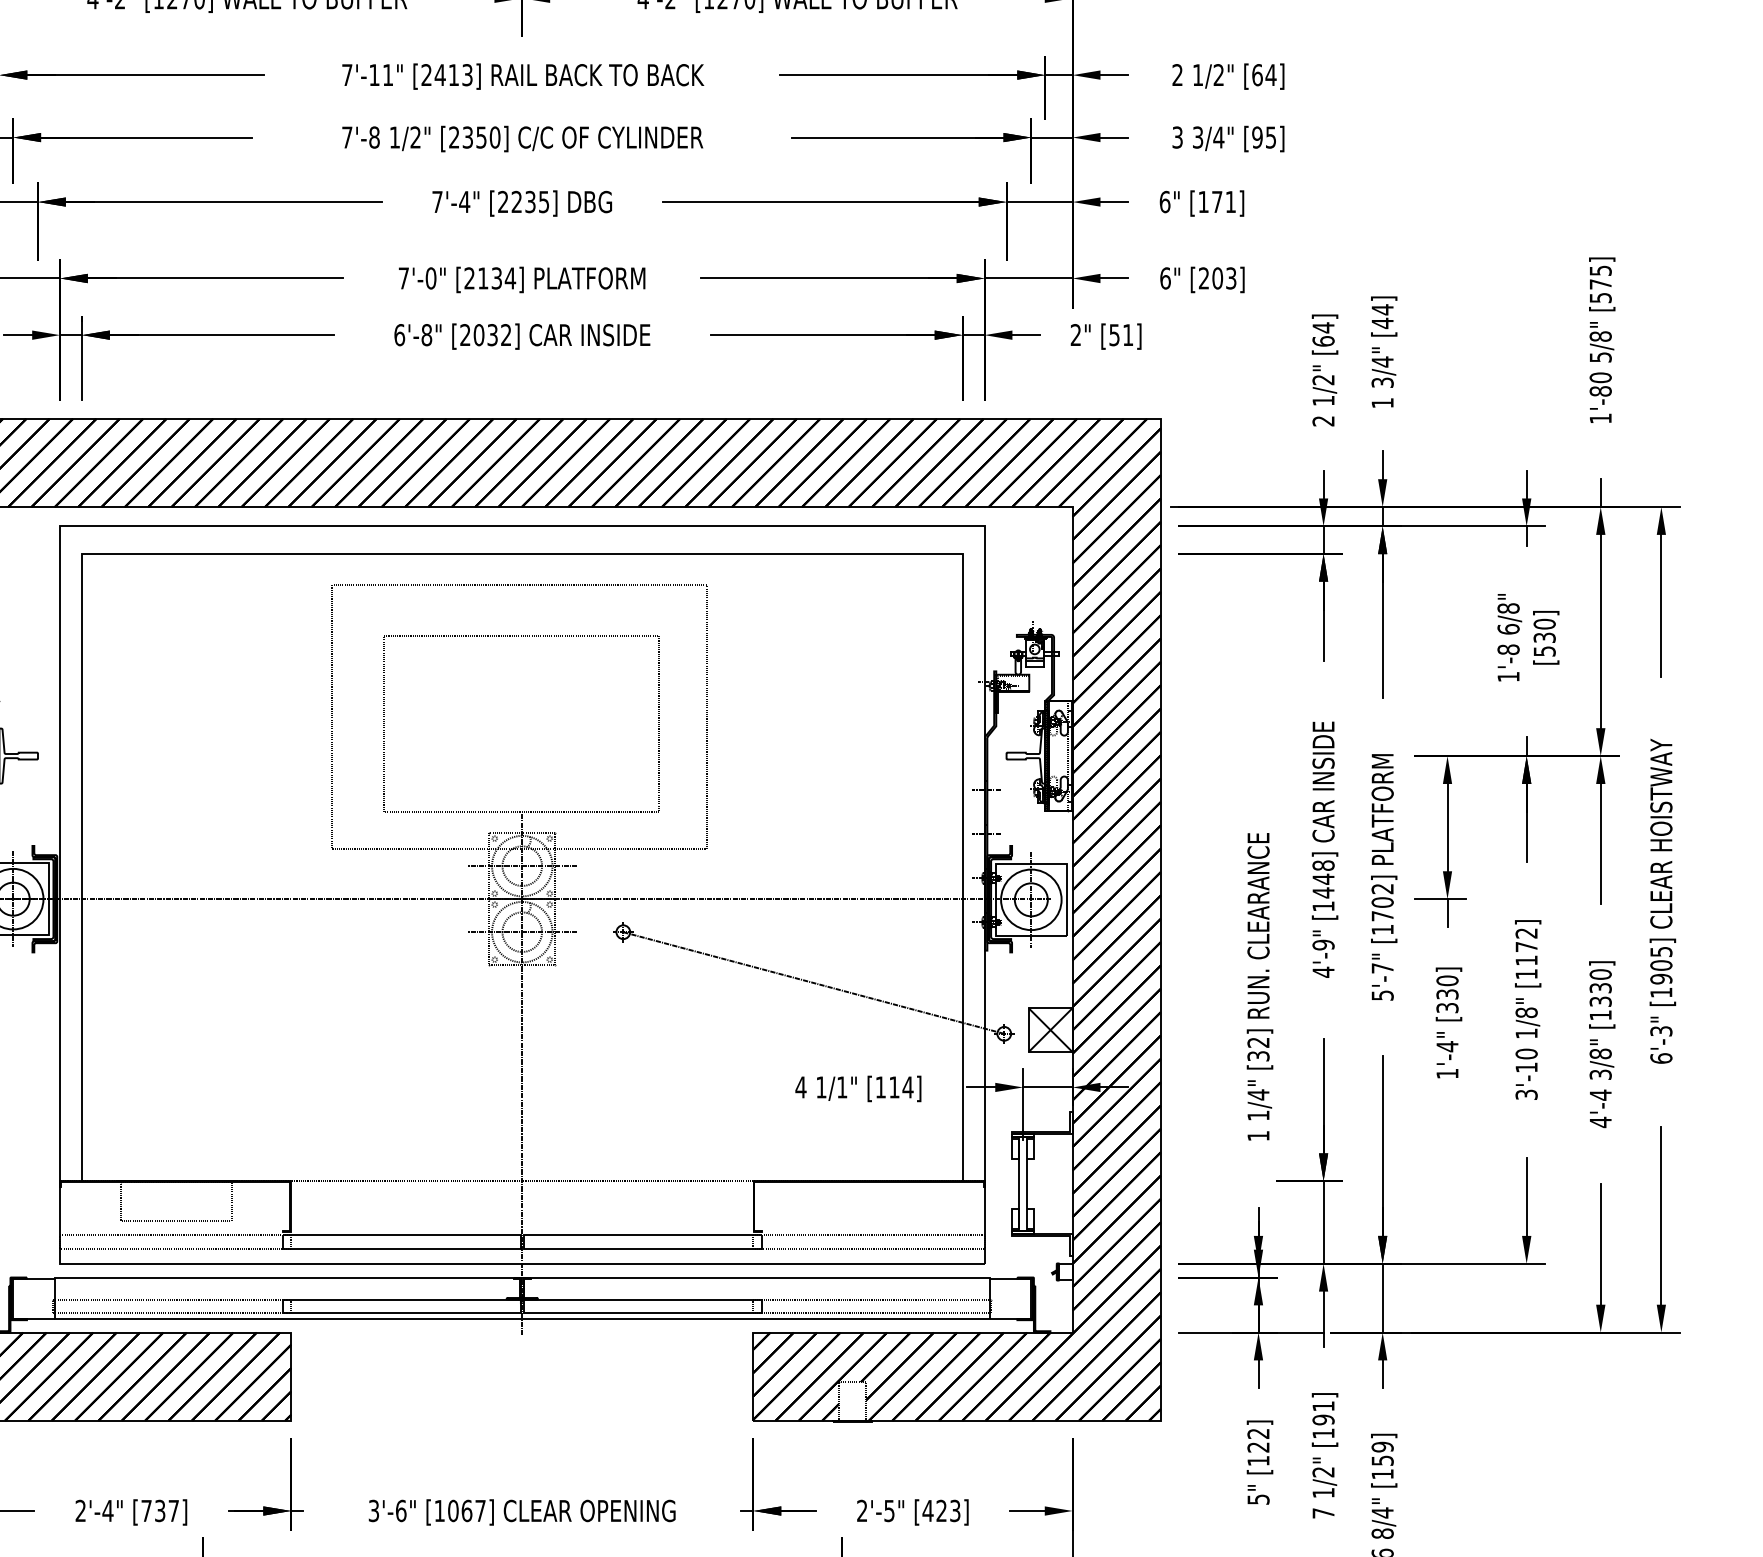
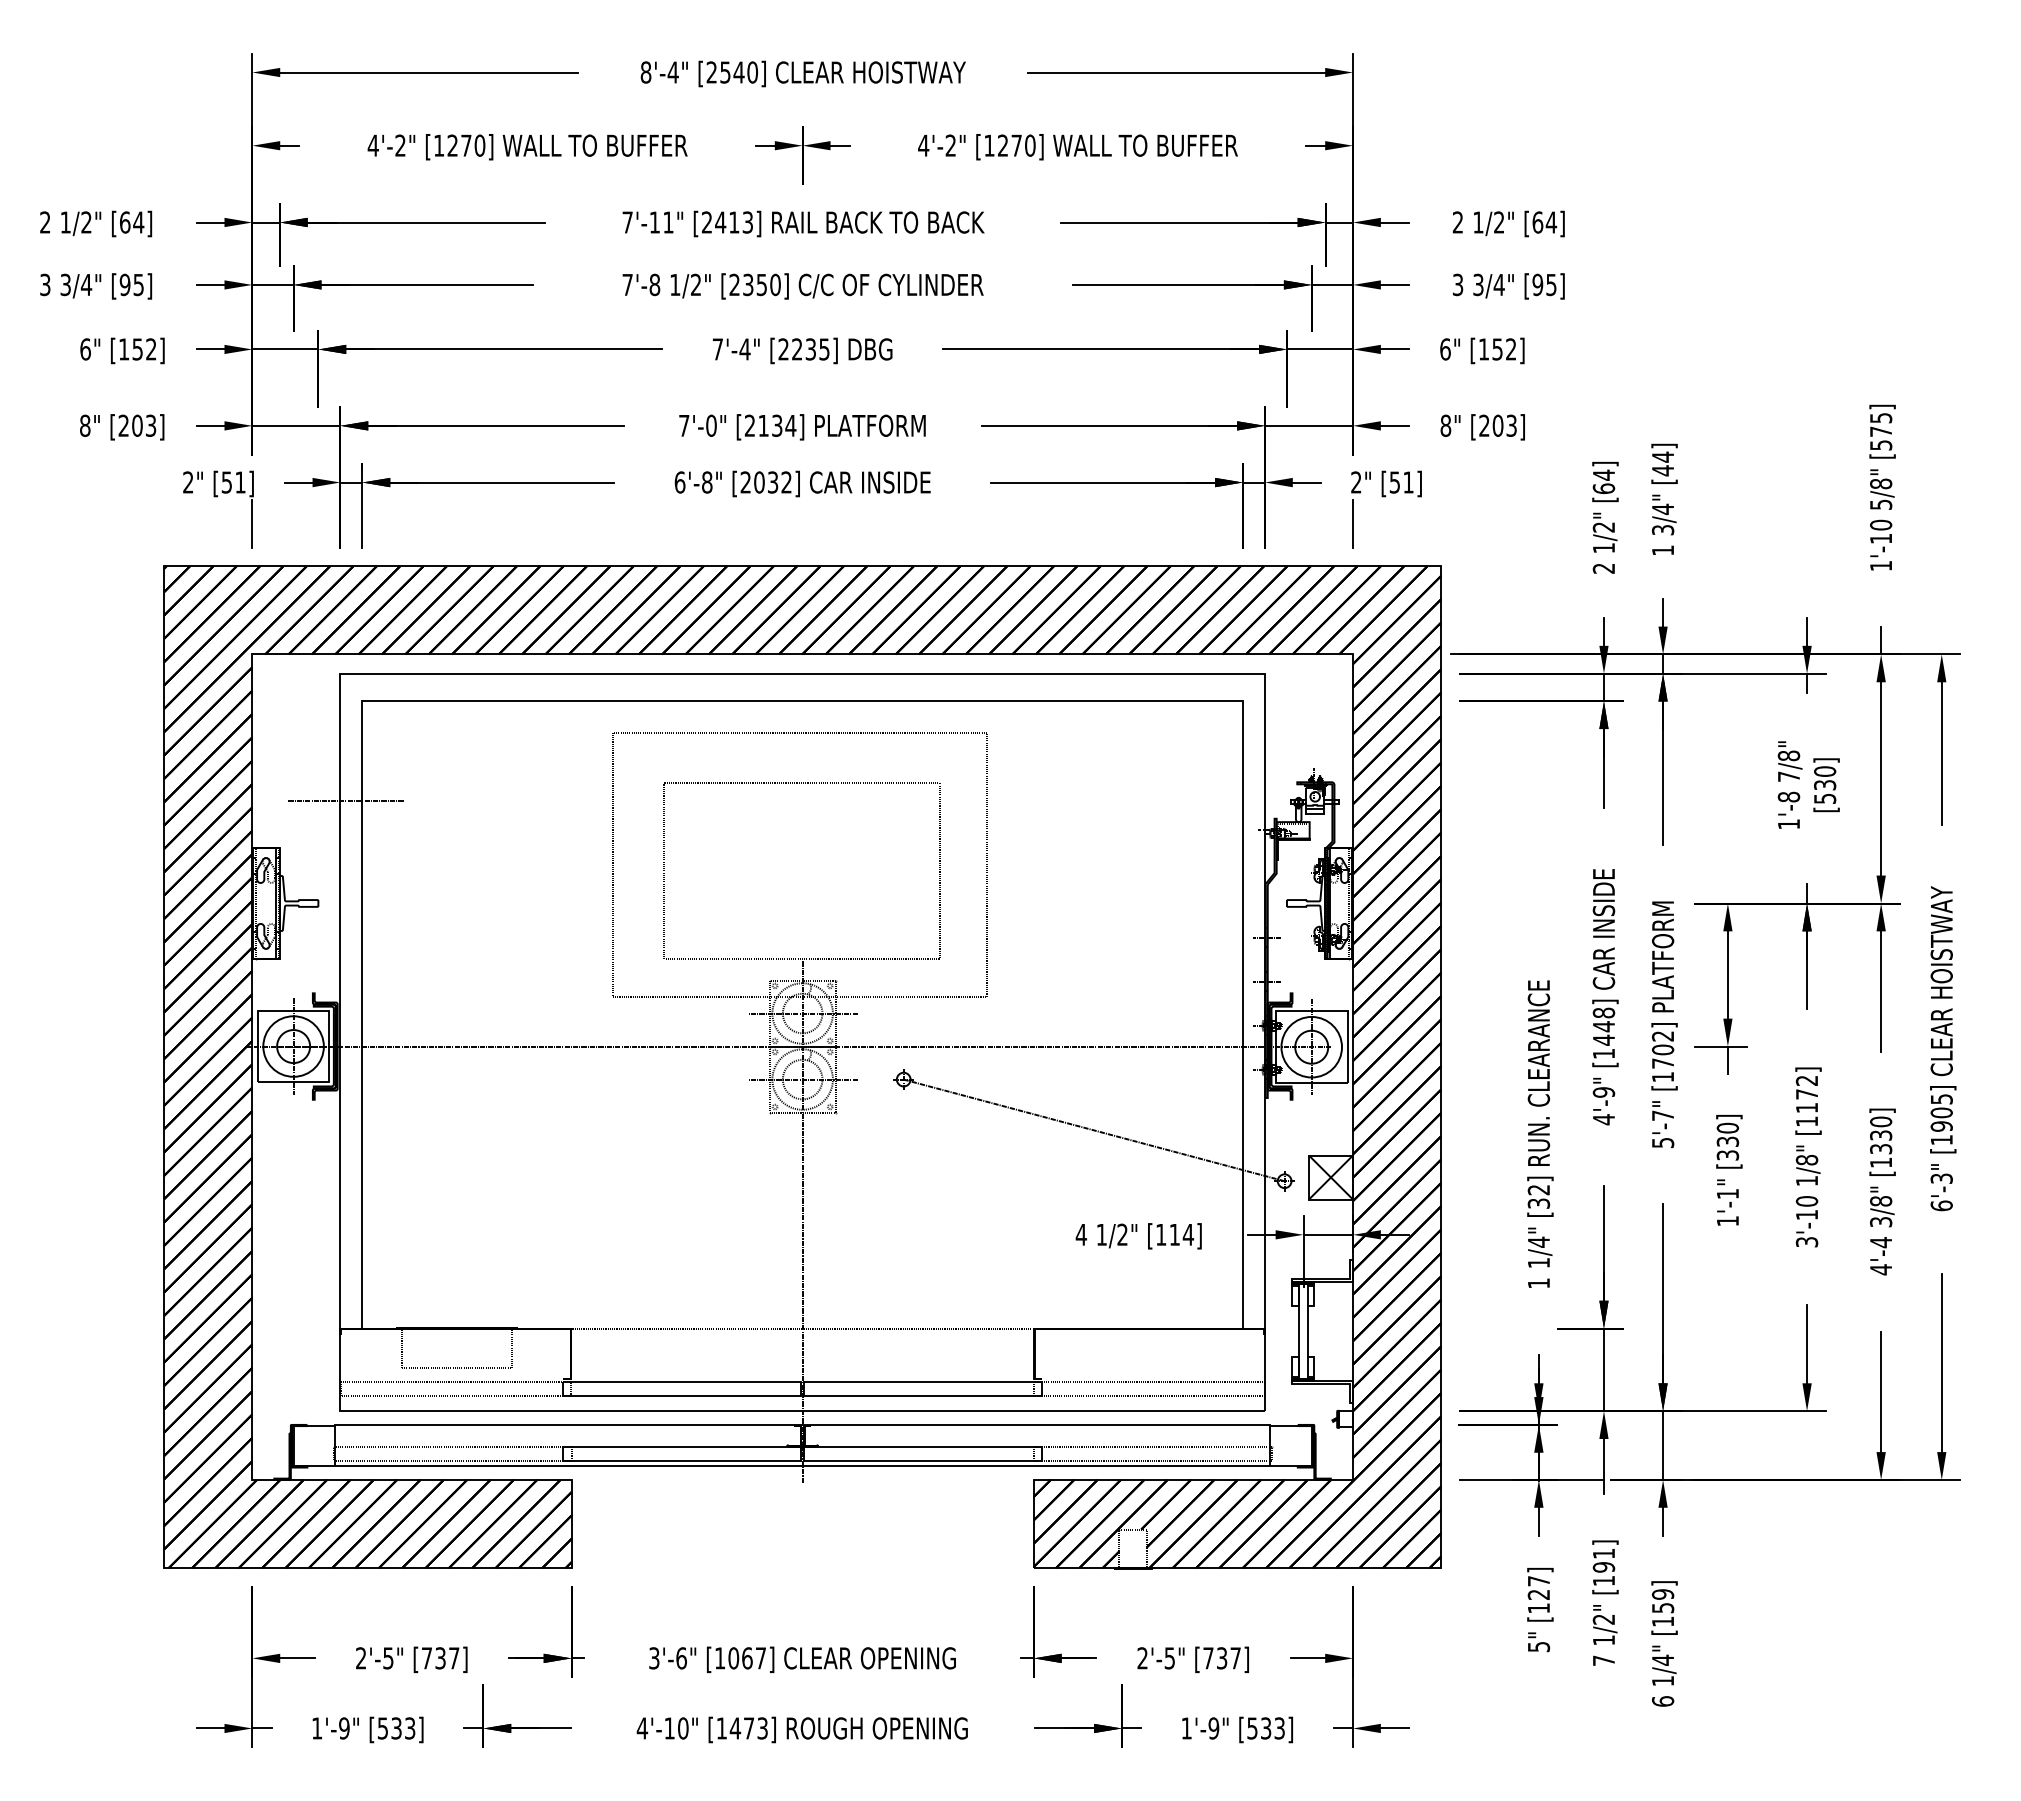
text: (1224, 202) -> (1504, 349), [171] -> [152]
text: (1165, 278) -> (1445, 425), 6" -> 8"
line: (1073, 376) -> (1353, 523), added
text: (1601, 391) -> (1881, 538), 1'-80 -> 1'-10
text: (1508, 629) -> (1788, 776), 6/8" -> 7/8"
line: (65, 653) -> (345, 800), added
text: (1447, 1046) -> (1727, 1193), 1'-4" -> 1'-1"
text: (842, 1087) -> (1122, 1234), 1/1" -> 1/2"
text: (1258, 1434) -> (1538, 1581), [122] -> [127]
text: (108, 1511) -> (388, 1658), 2'-4" -> 2'-5"
text: (941, 1511) -> (1221, 1658), [423] -> [737]
text: (1382, 1533) -> (1662, 1680), 8/4" -> 1/4"

